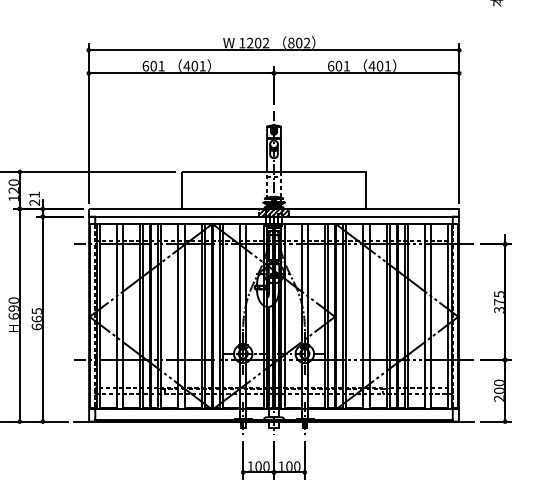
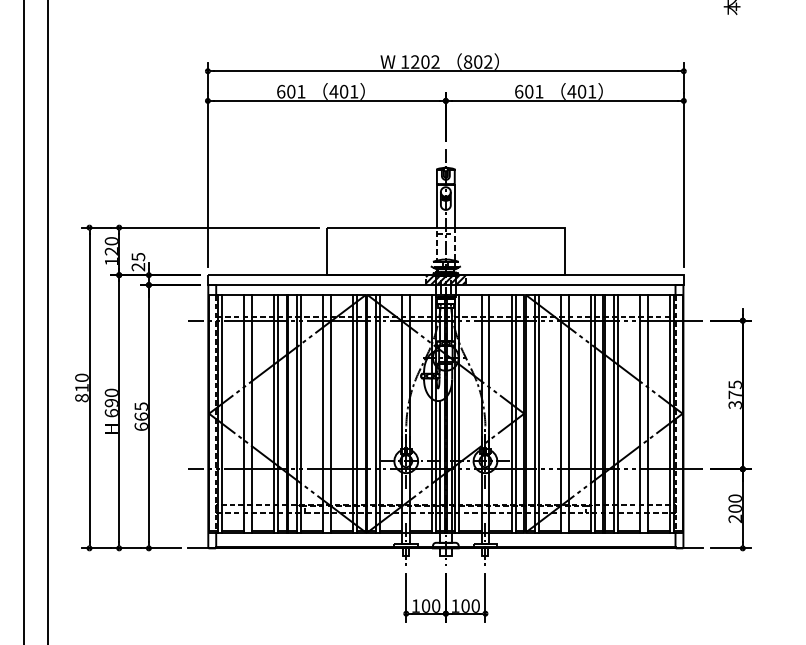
text: (34, 195) -> (138, 257), 21 -> 25

